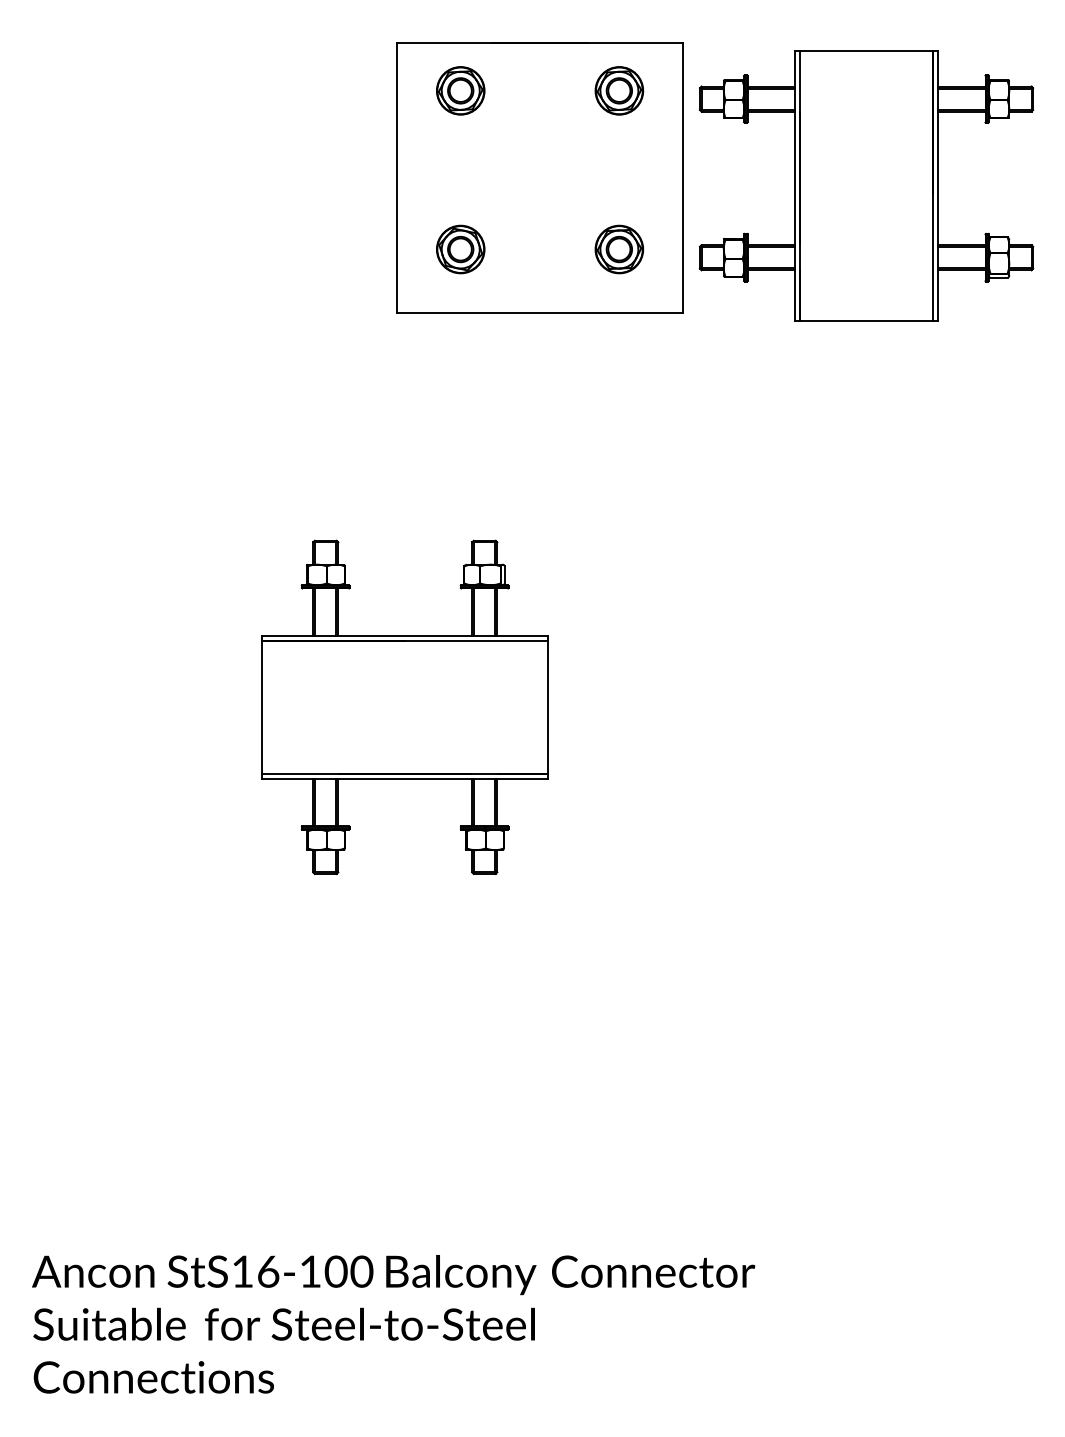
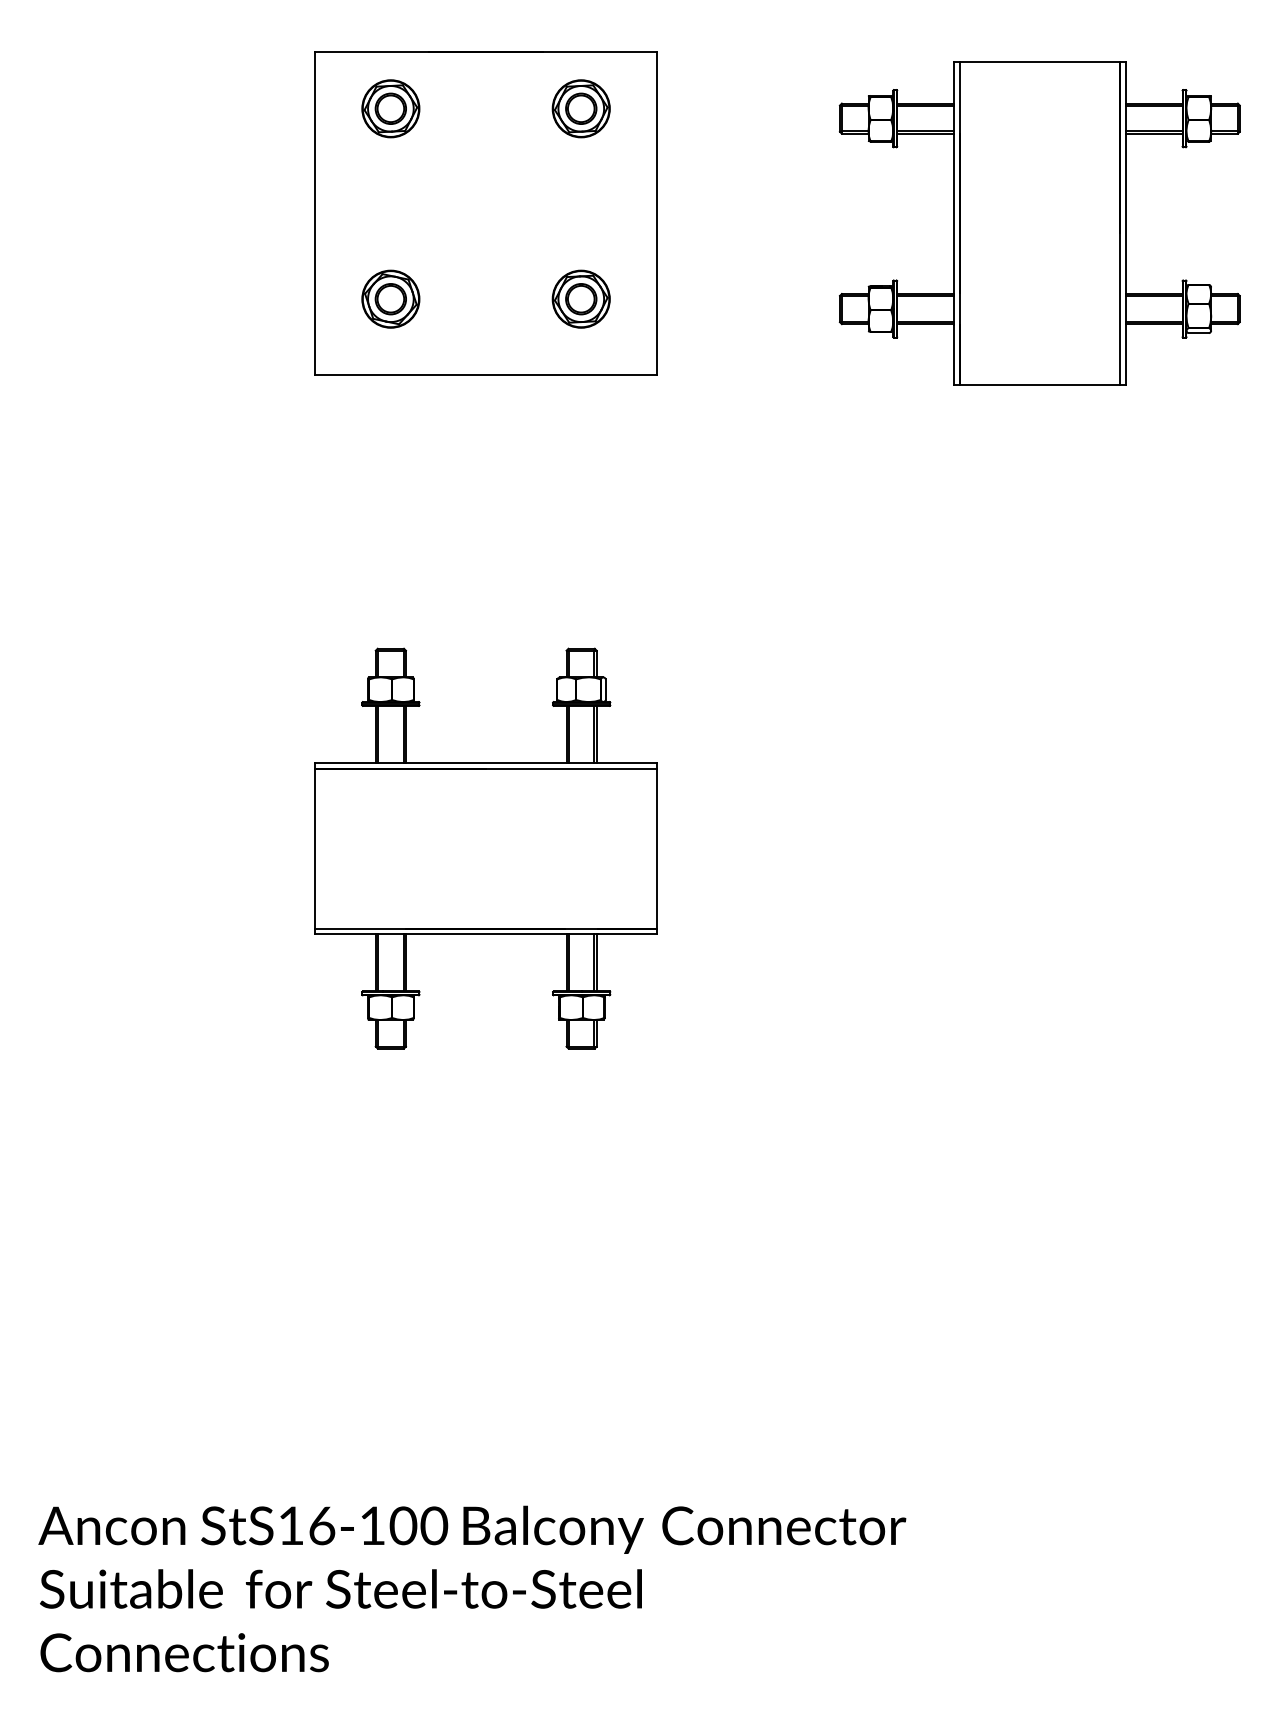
part: (539, 178) -> (485, 213), moved

